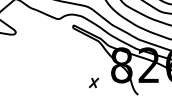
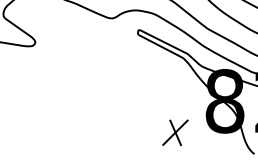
part: (93, 82) -> (174, 131), size x1.67

